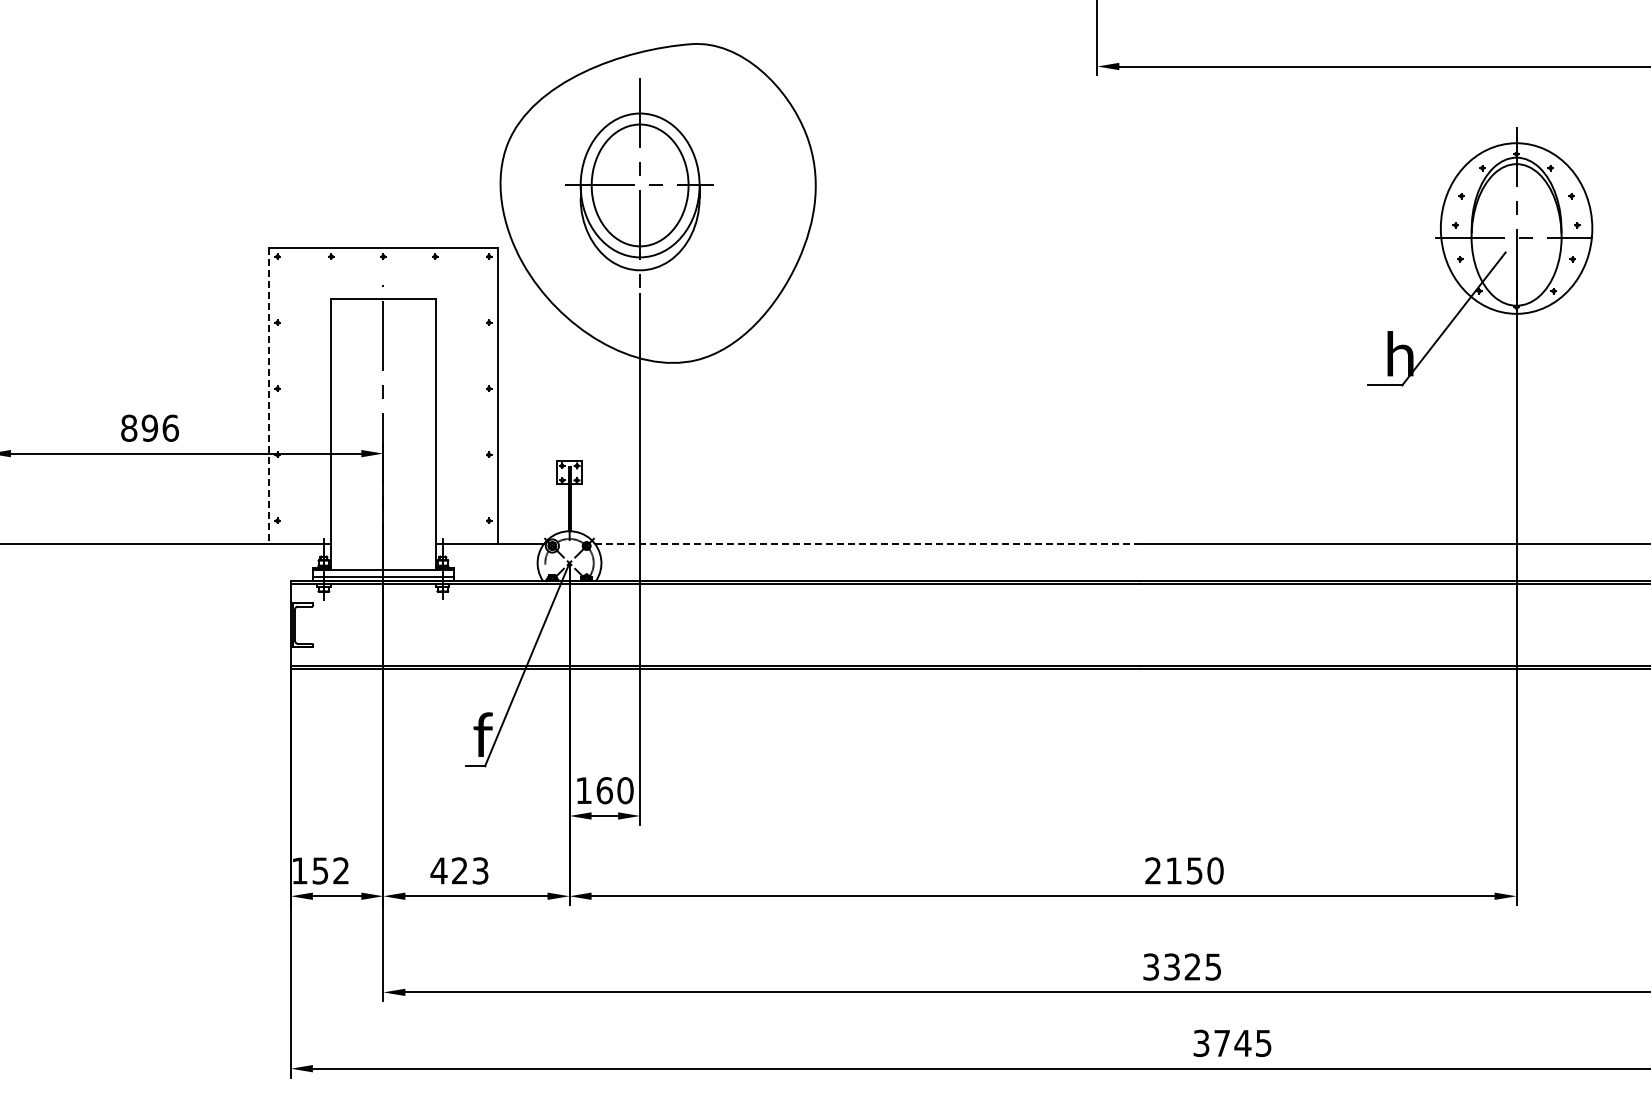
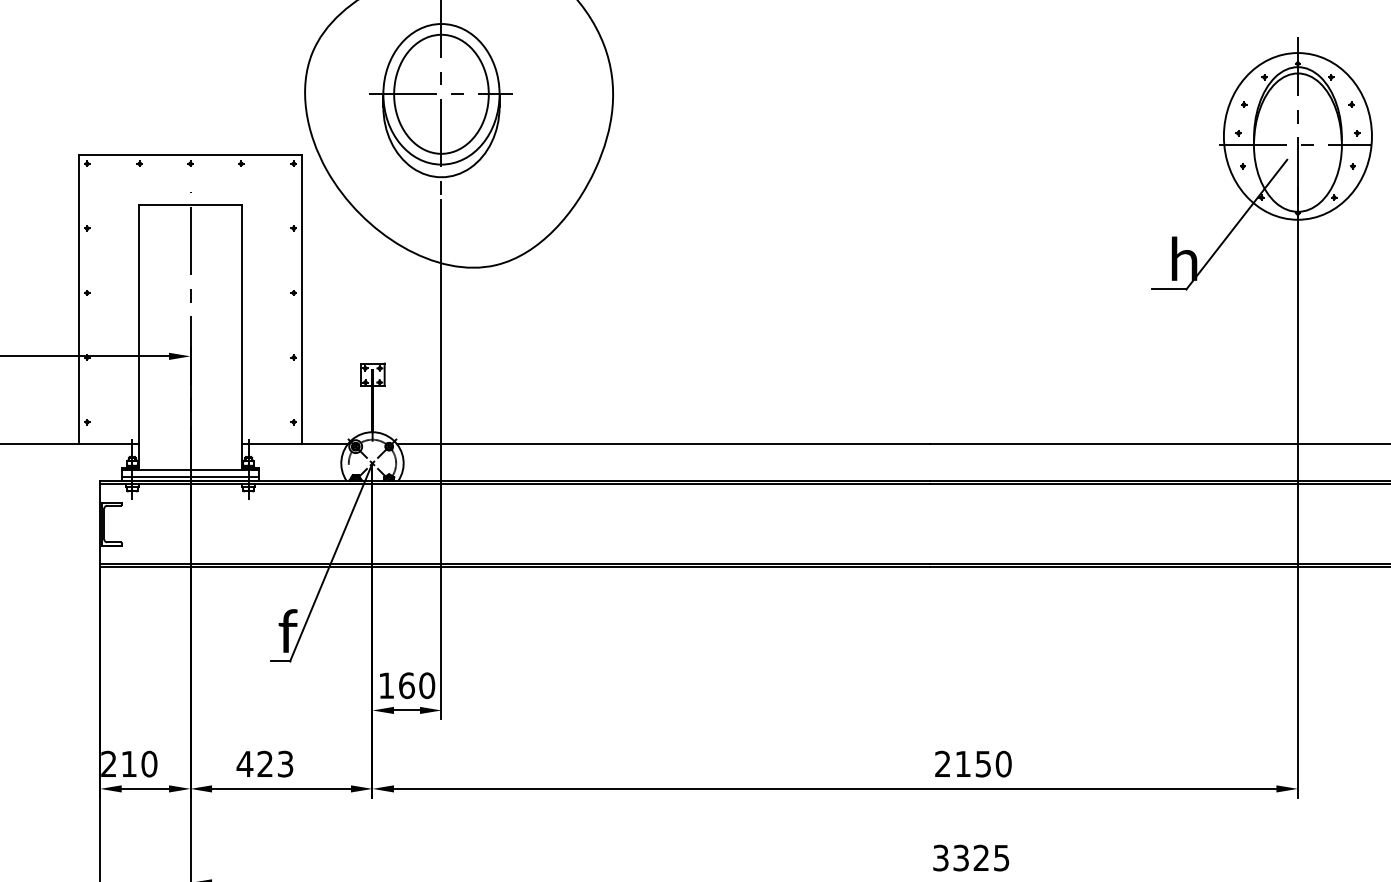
line: (268, 395) -> (78, 299), dashed -> solid
line: (867, 543) -> (663, 444), dashed -> solid
text: (320, 870) -> (129, 763), 152 -> 210

